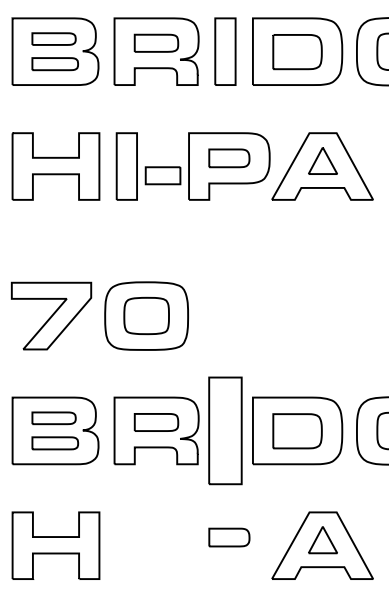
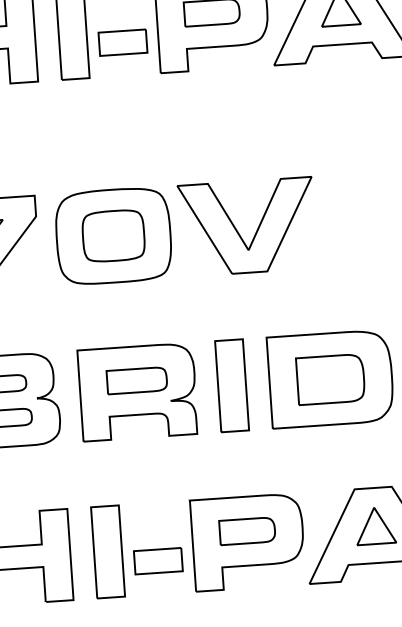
part: (249, 320) -> (254, 232), added
part: (225, 430) -> (232, 385), size x0.62
part: (192, 545) -> (197, 545), added

